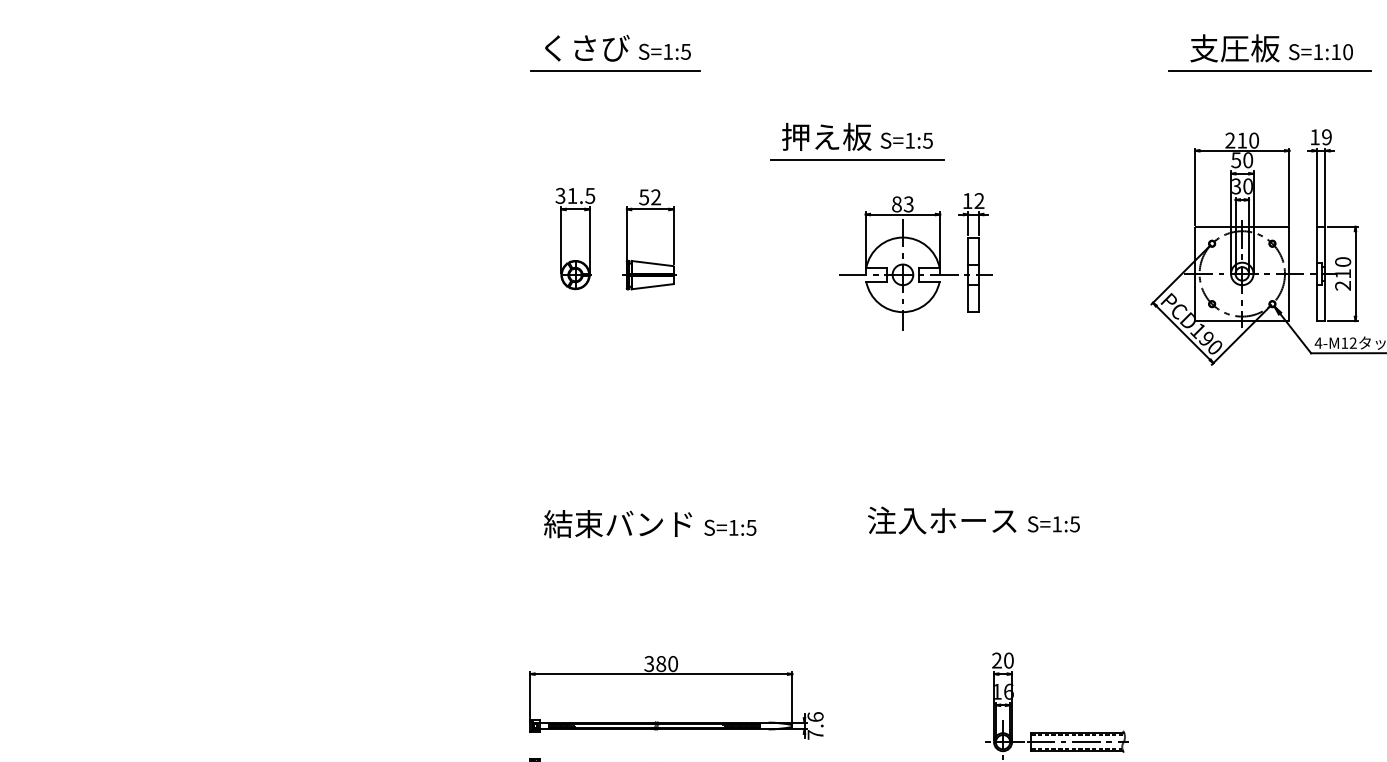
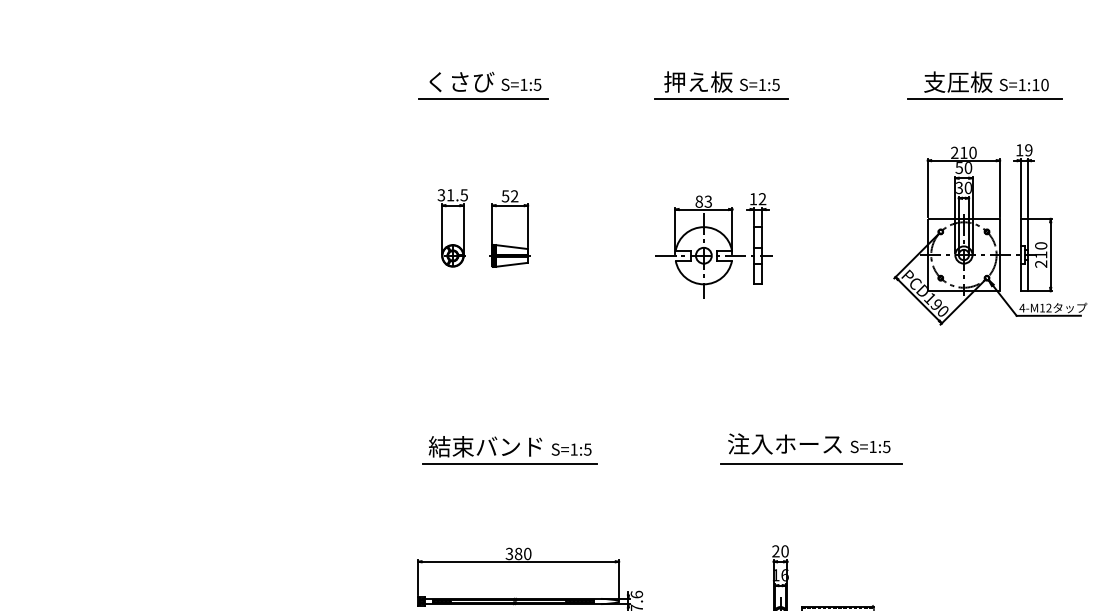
part: (856, 141) -> (721, 85), moved
text: (974, 519) -> (809, 443), moved
line: (650, 547) -> (510, 464), added
line: (1043, 547) -> (811, 464), added

